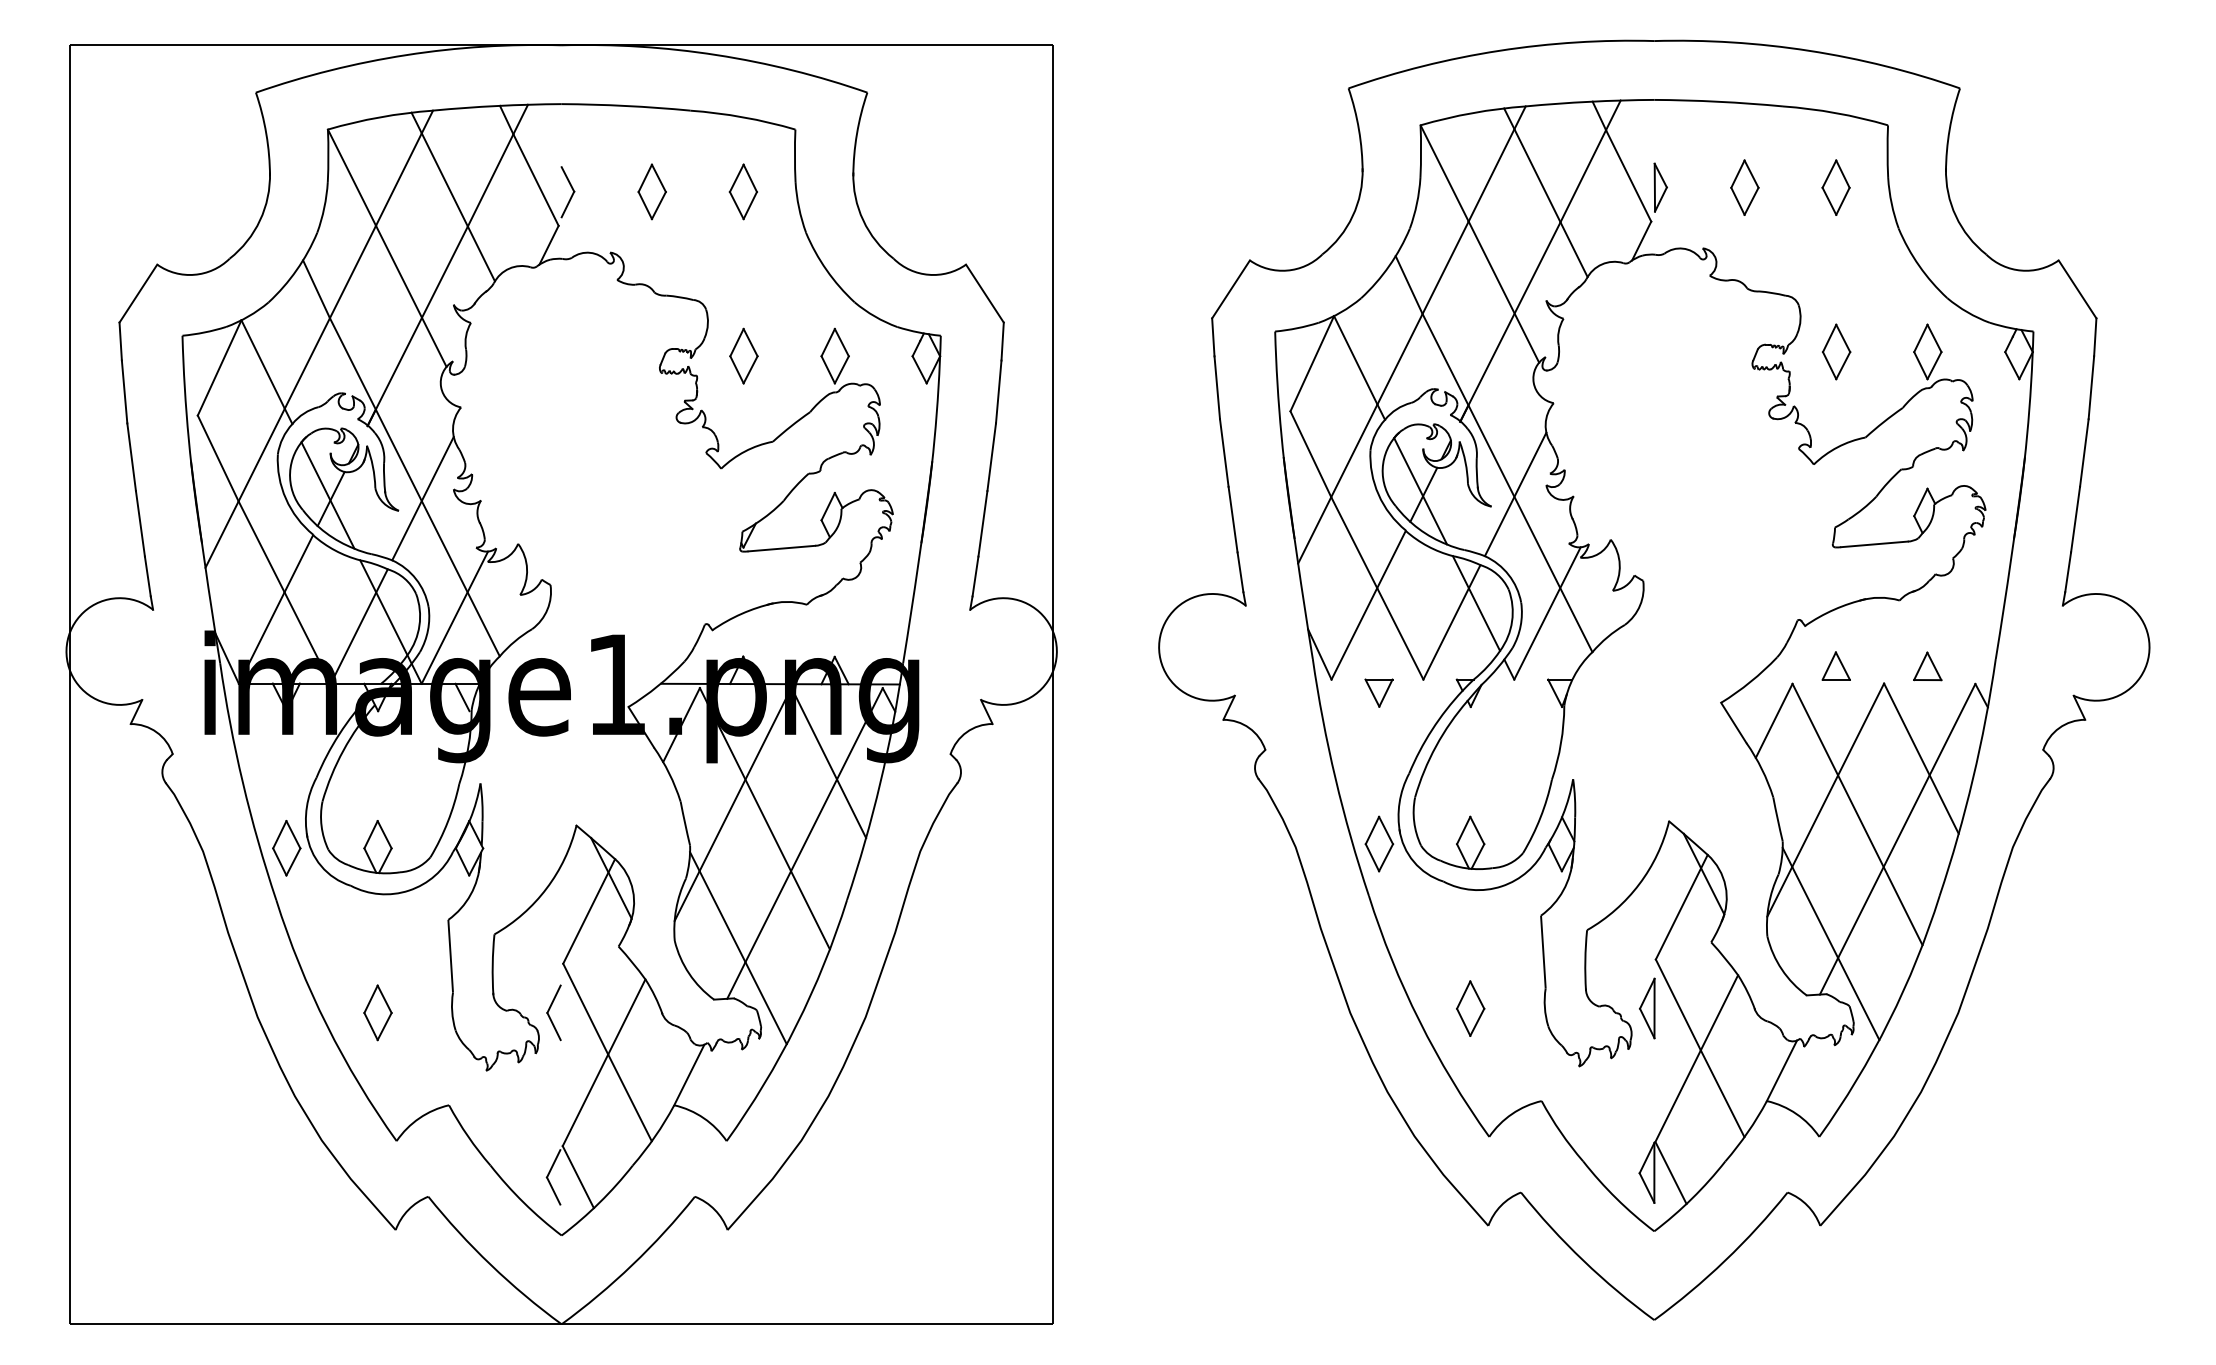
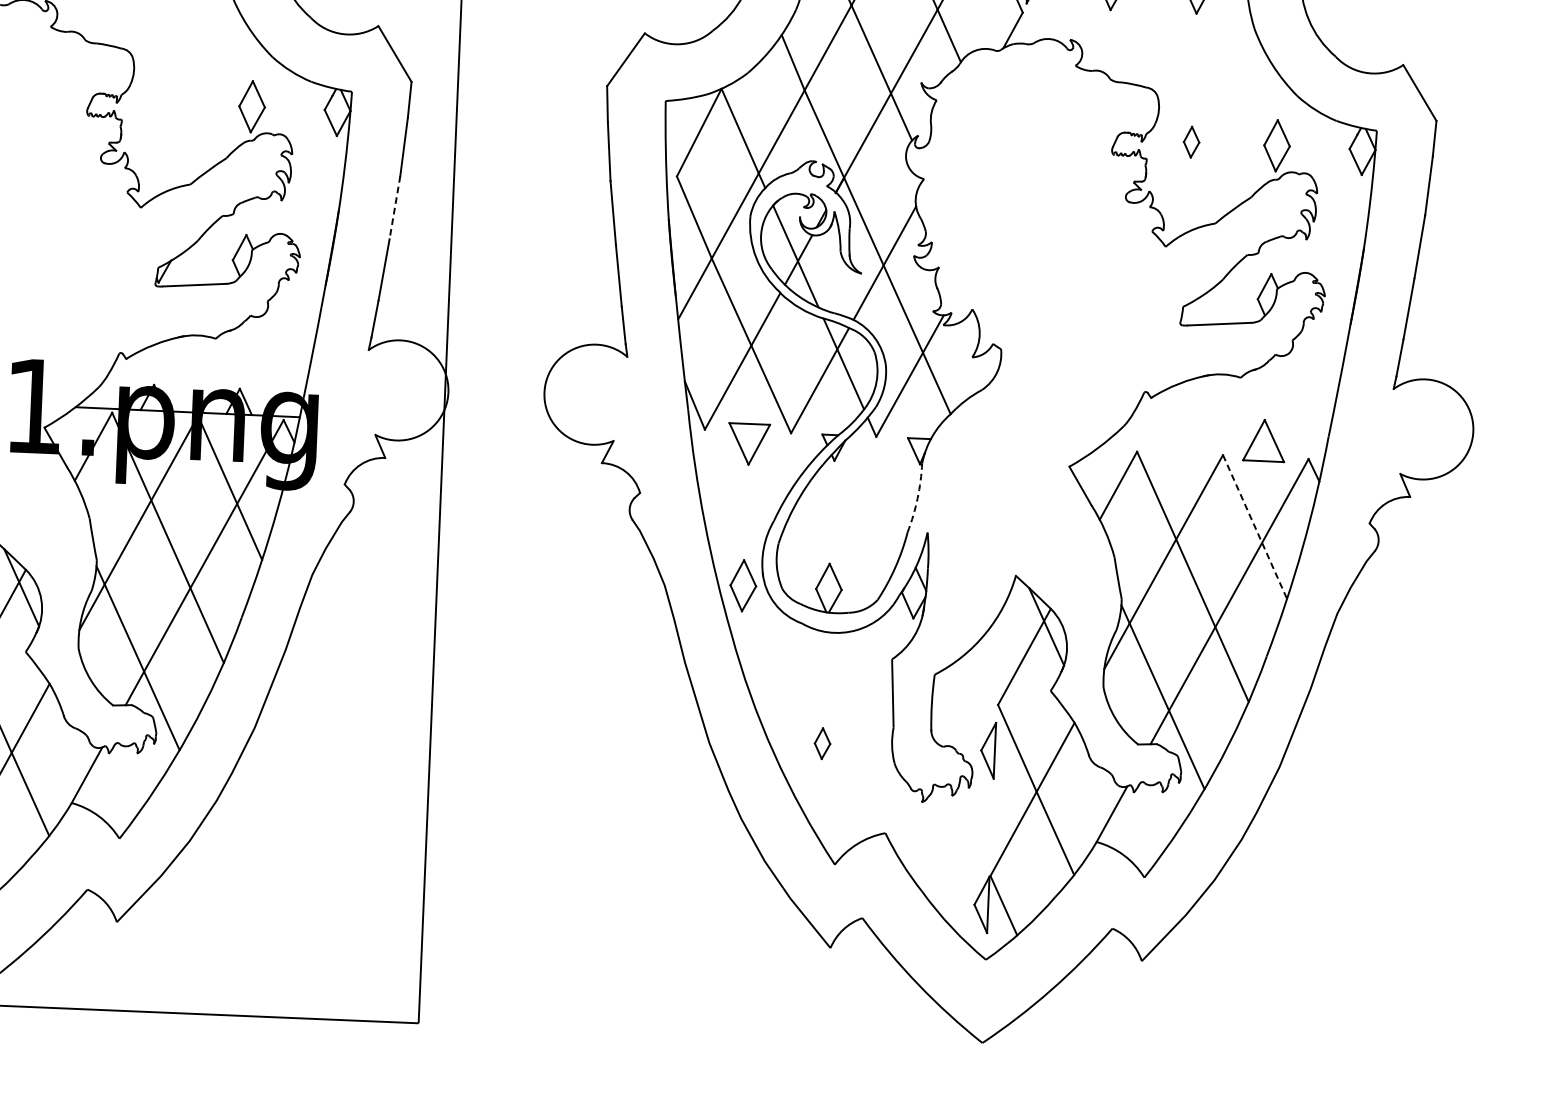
part: (1836, 351) -> (1191, 141), size x0.6
part: (743, 355) -> (166, 102), removed
line: (991, 457) -> (394, 207), solid -> dashed
part: (1835, 665) -> (1178, 436), removed
part: (1927, 666) -> (1264, 440), size x1.6
part: (1378, 692) -> (748, 443), size x1.6
arc: (1561, 743) -> (918, 498), solid -> dashed
line: (1921, 758) -> (1255, 526), solid -> dashed
part: (1470, 1008) -> (822, 743), size x0.6

